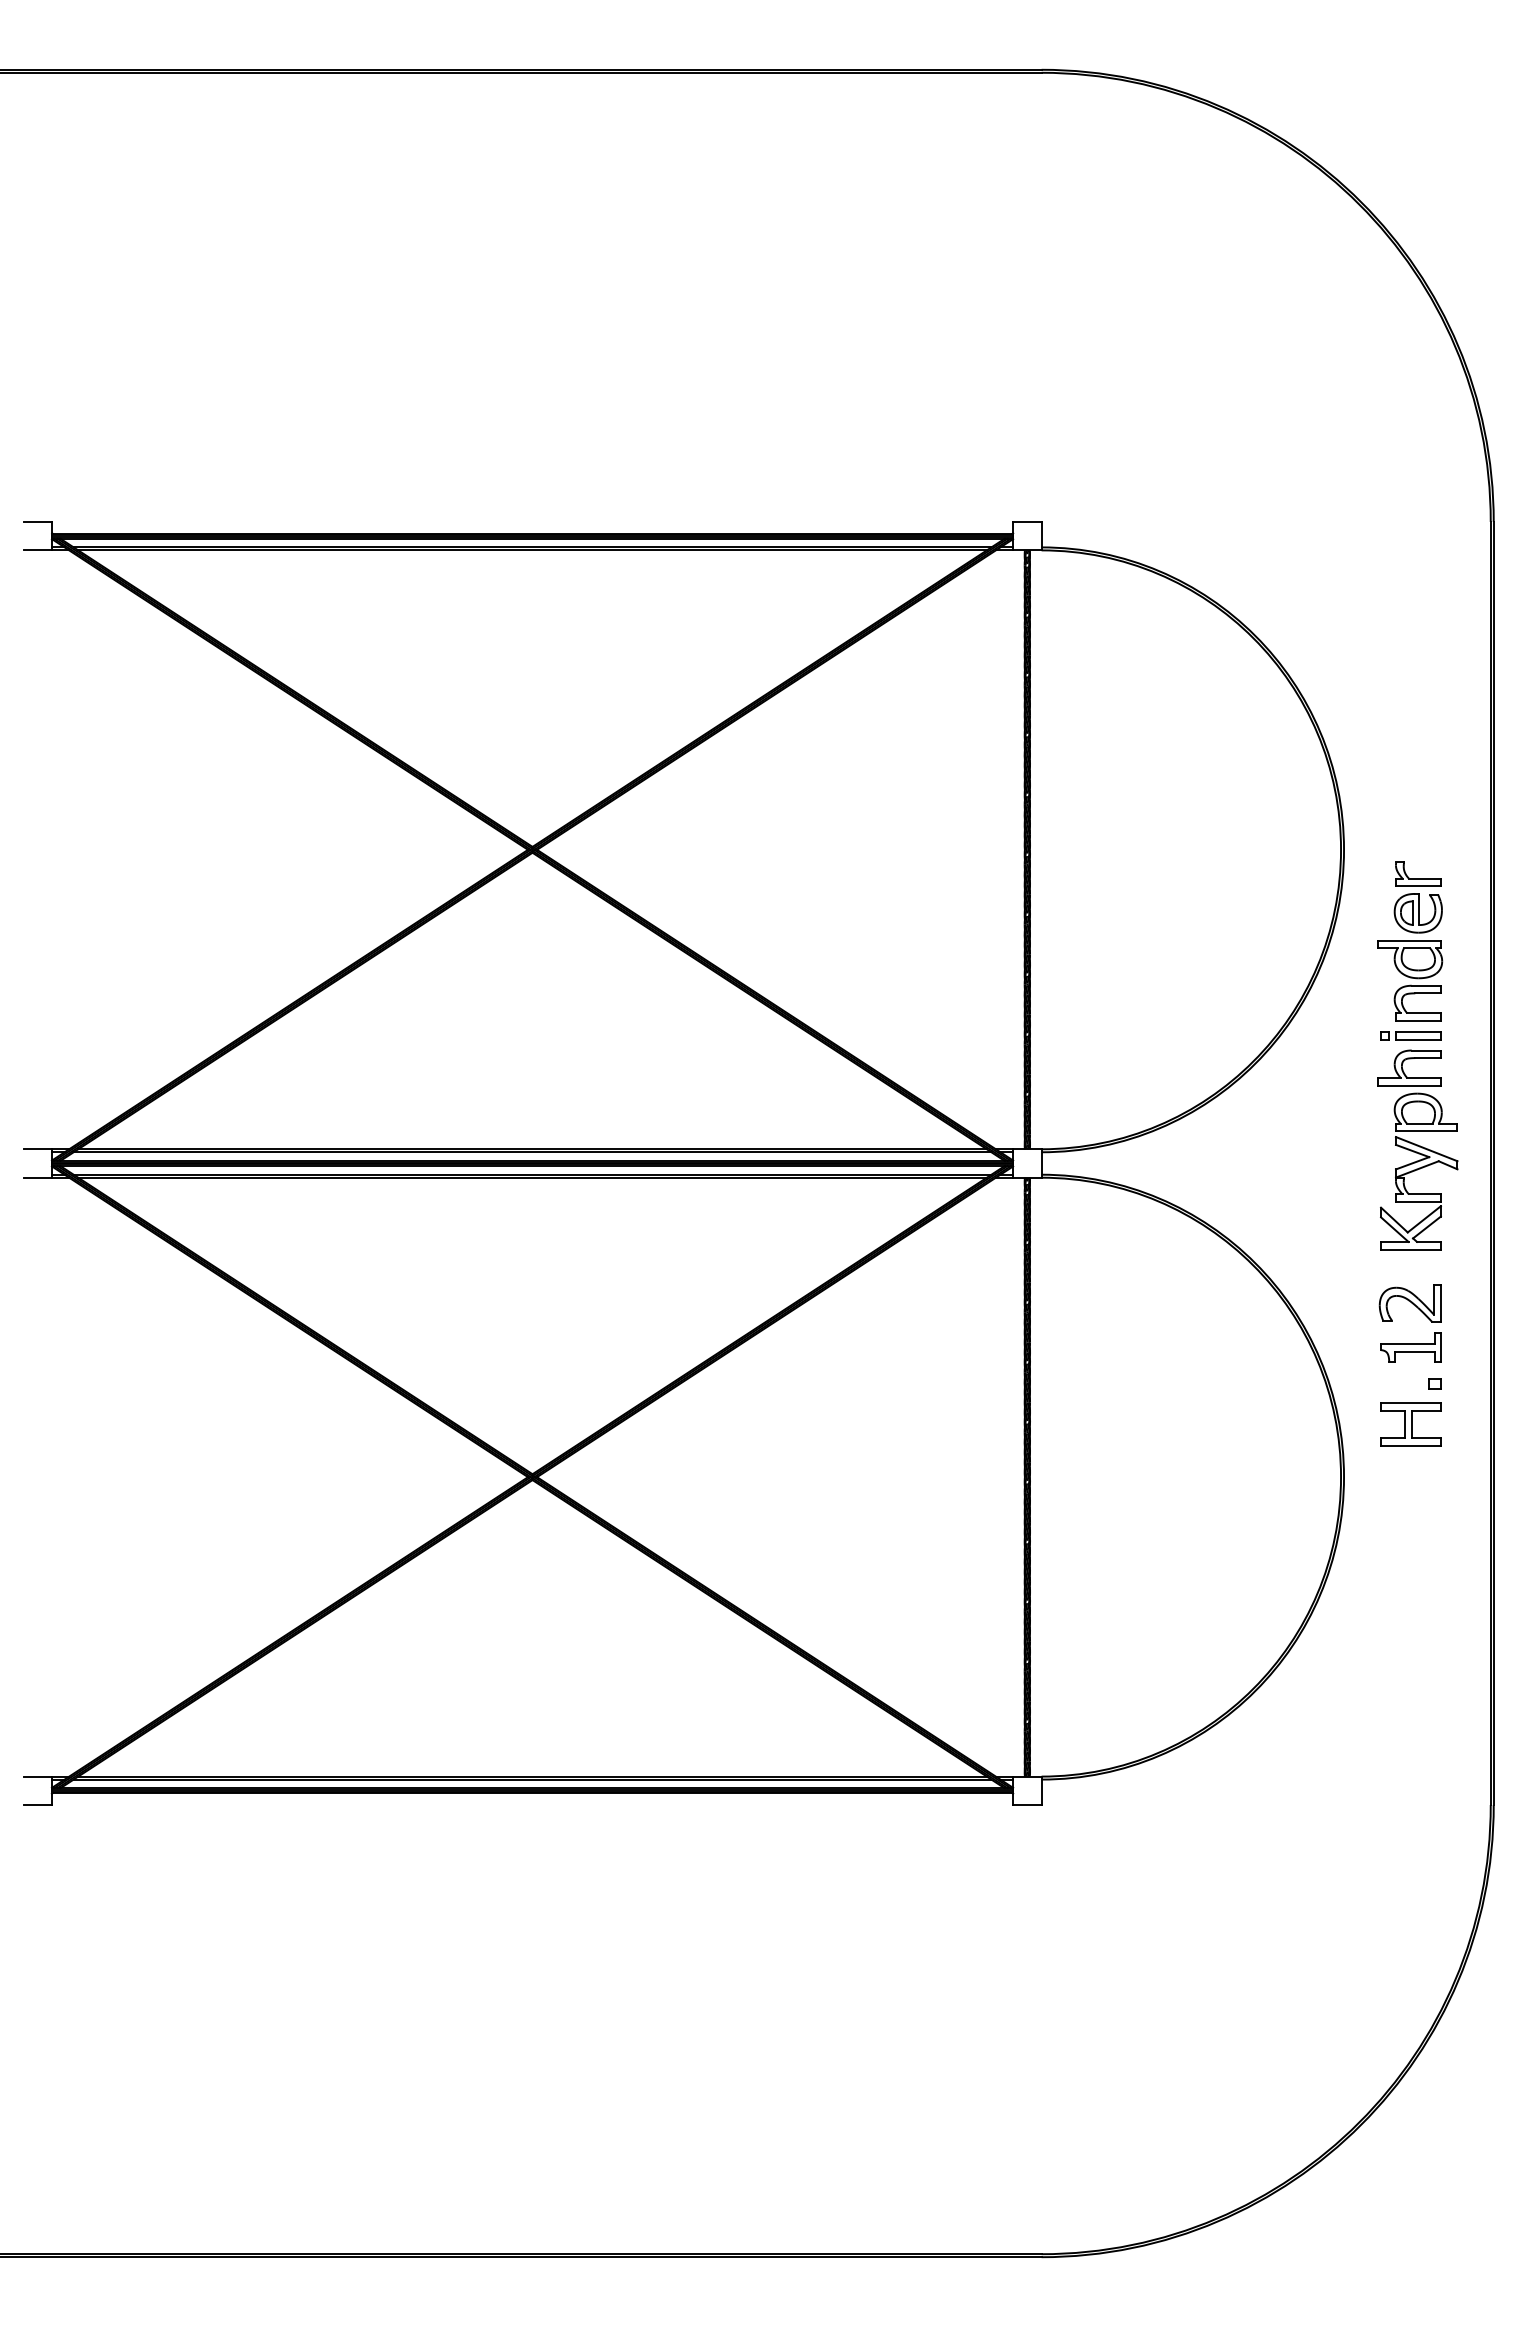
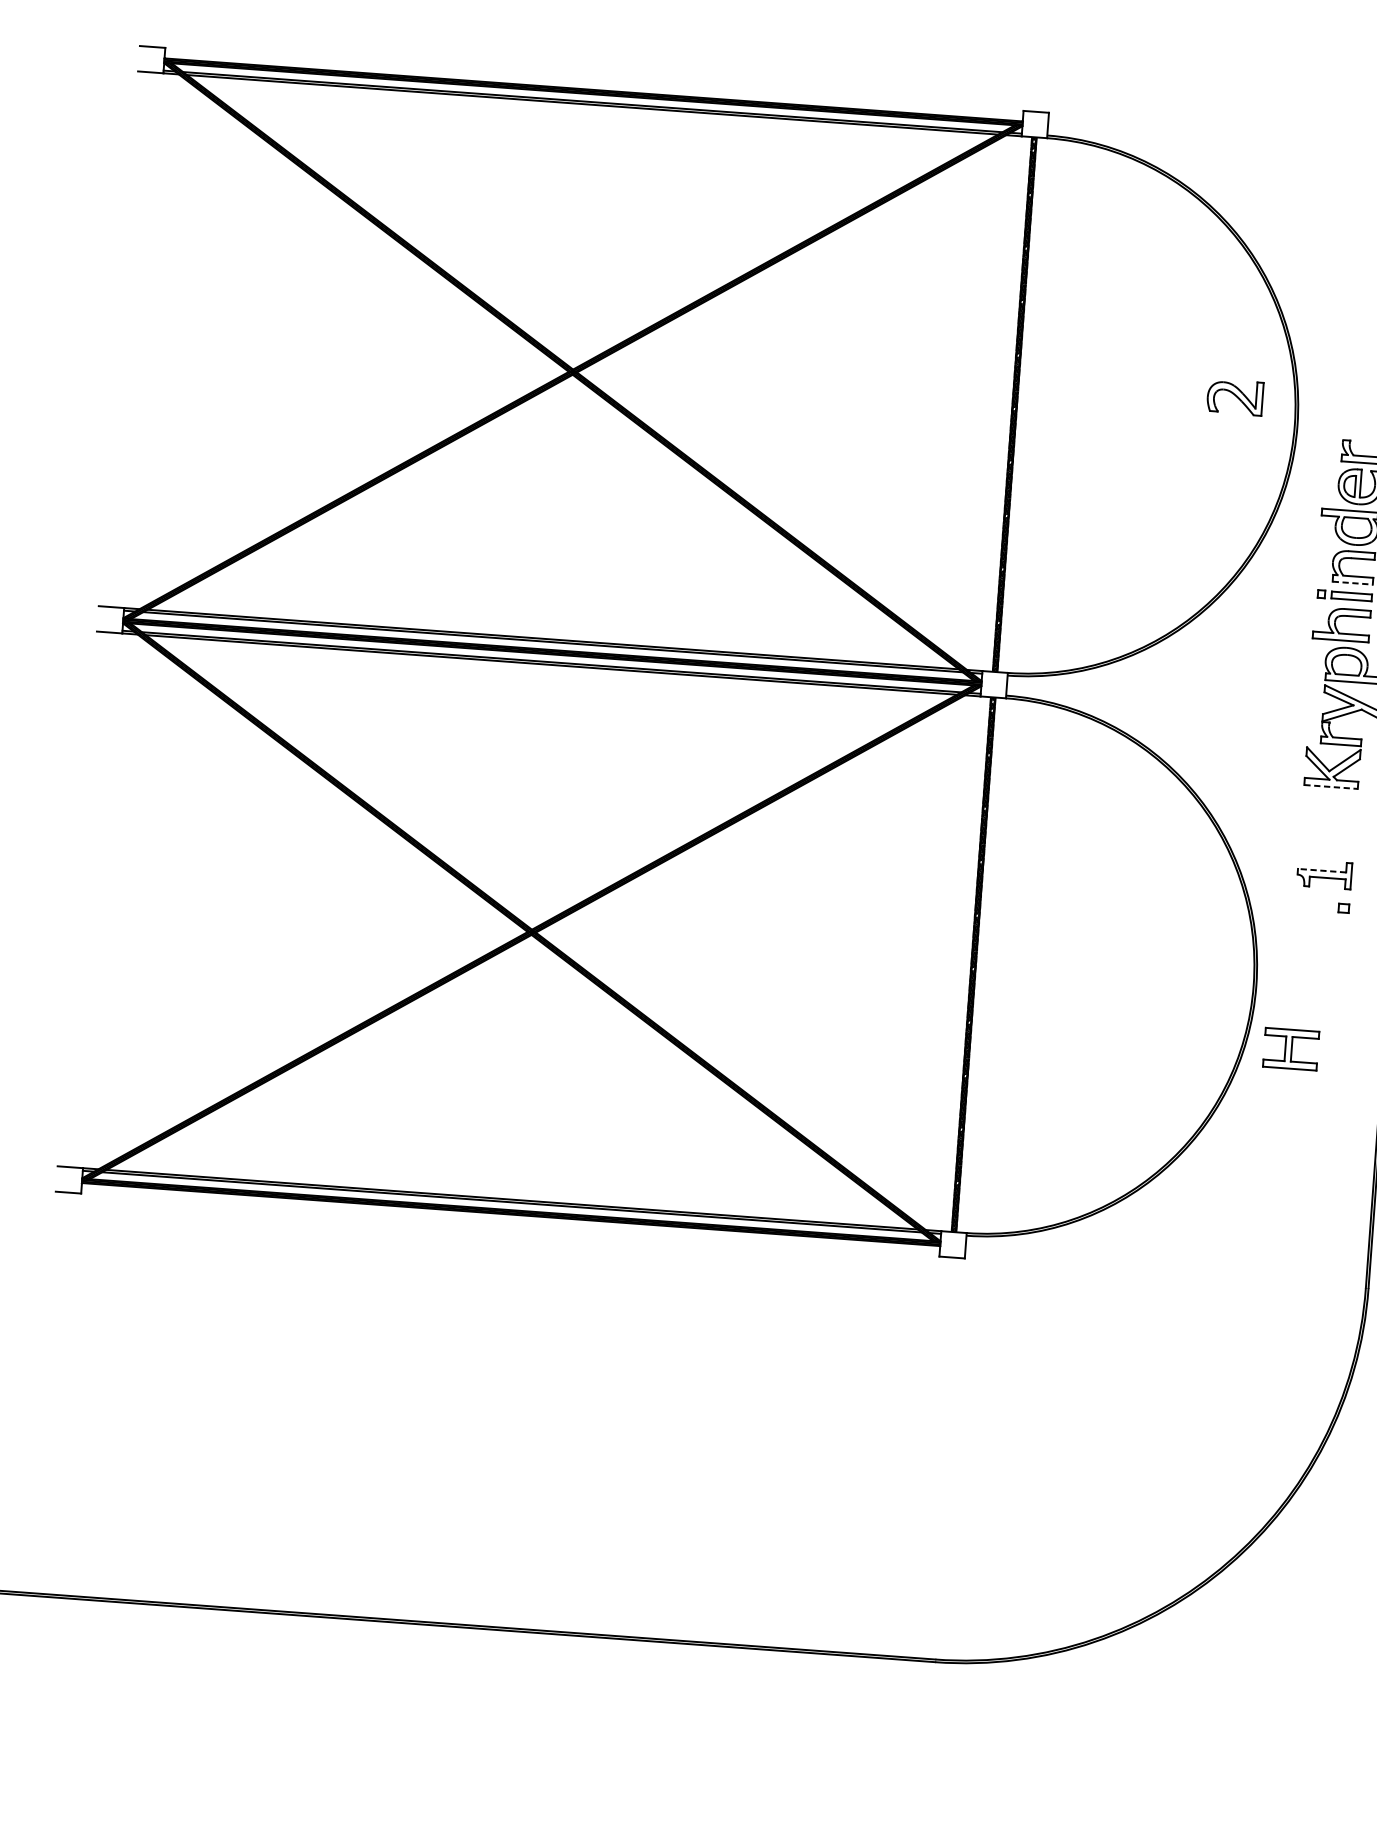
line: (1418, 1021) -> (1352, 583), solid -> dashed
line: (1410, 1249) -> (1330, 786), solid -> dashed
part: (1409, 1303) -> (1234, 397), moved
line: (1407, 1343) -> (1321, 870), solid -> dashed
part: (1410, 1424) -> (1290, 1049), moved

